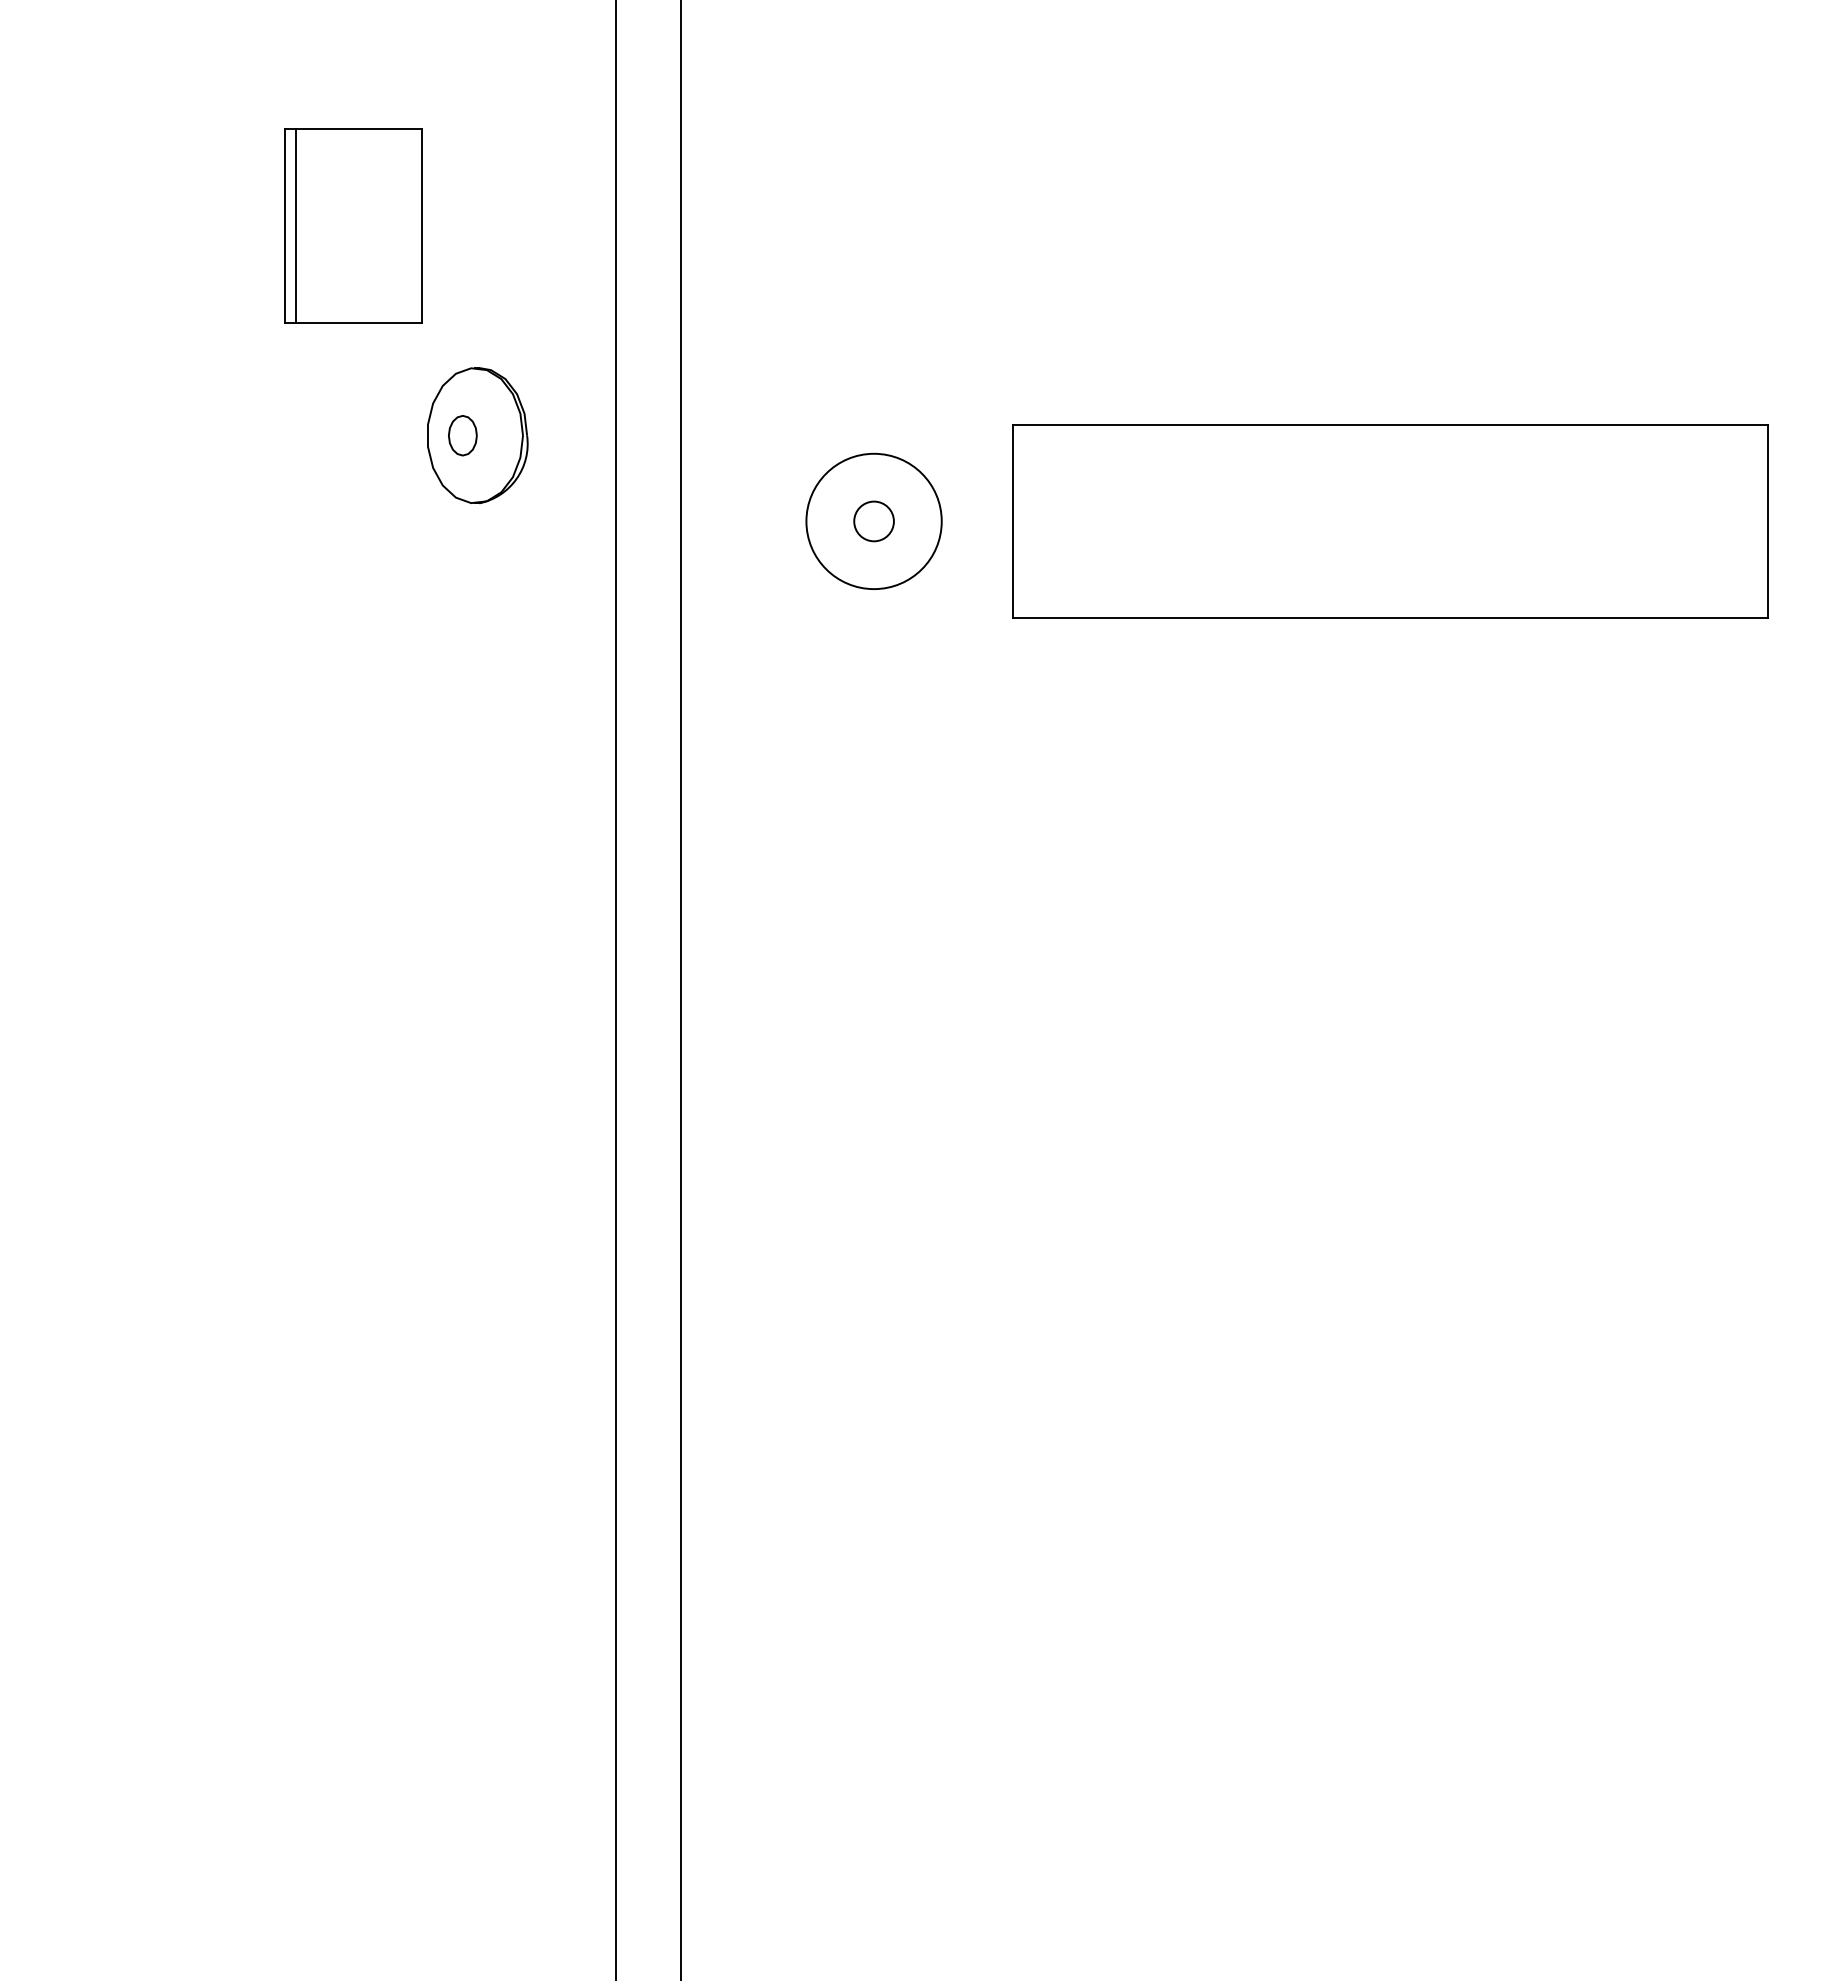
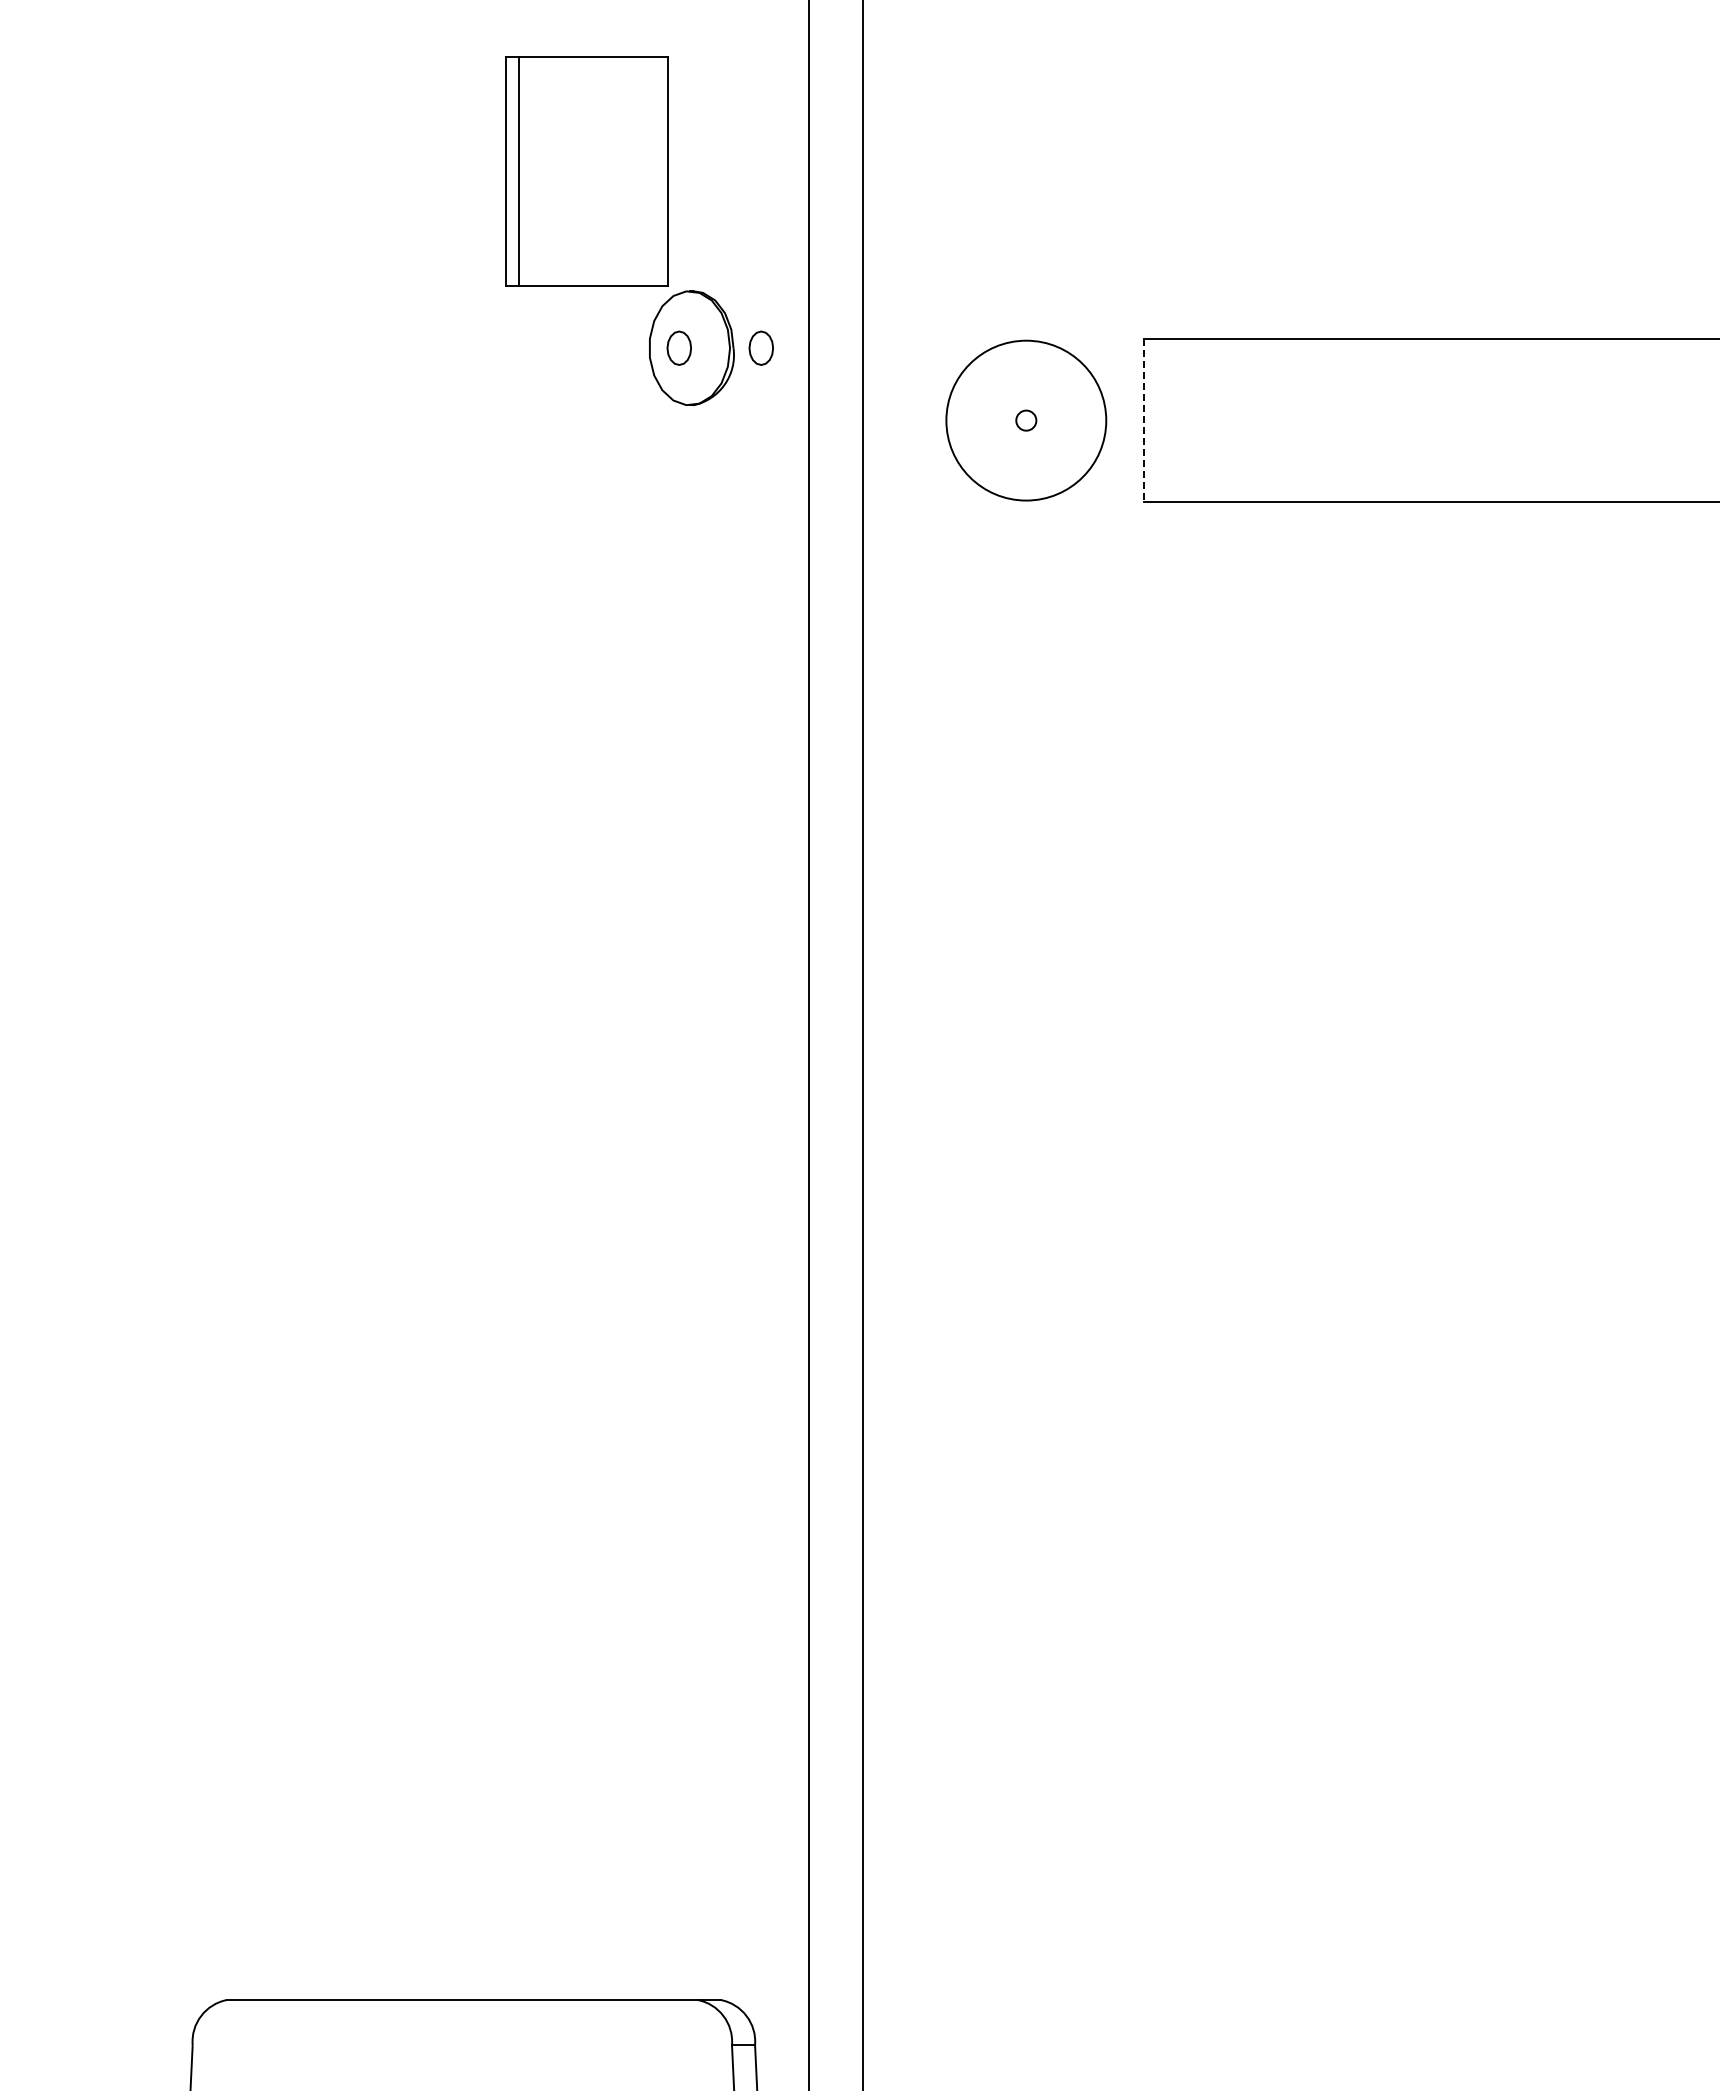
part: (352, 226) -> (586, 171), size x1.4
part: (559, 434) -> (760, 347), added
circle: (874, 521) -> (1026, 420), size x0.6
circle: (874, 521) -> (1026, 420), size x1.4
line: (1012, 521) -> (1143, 420), solid -> dashed

